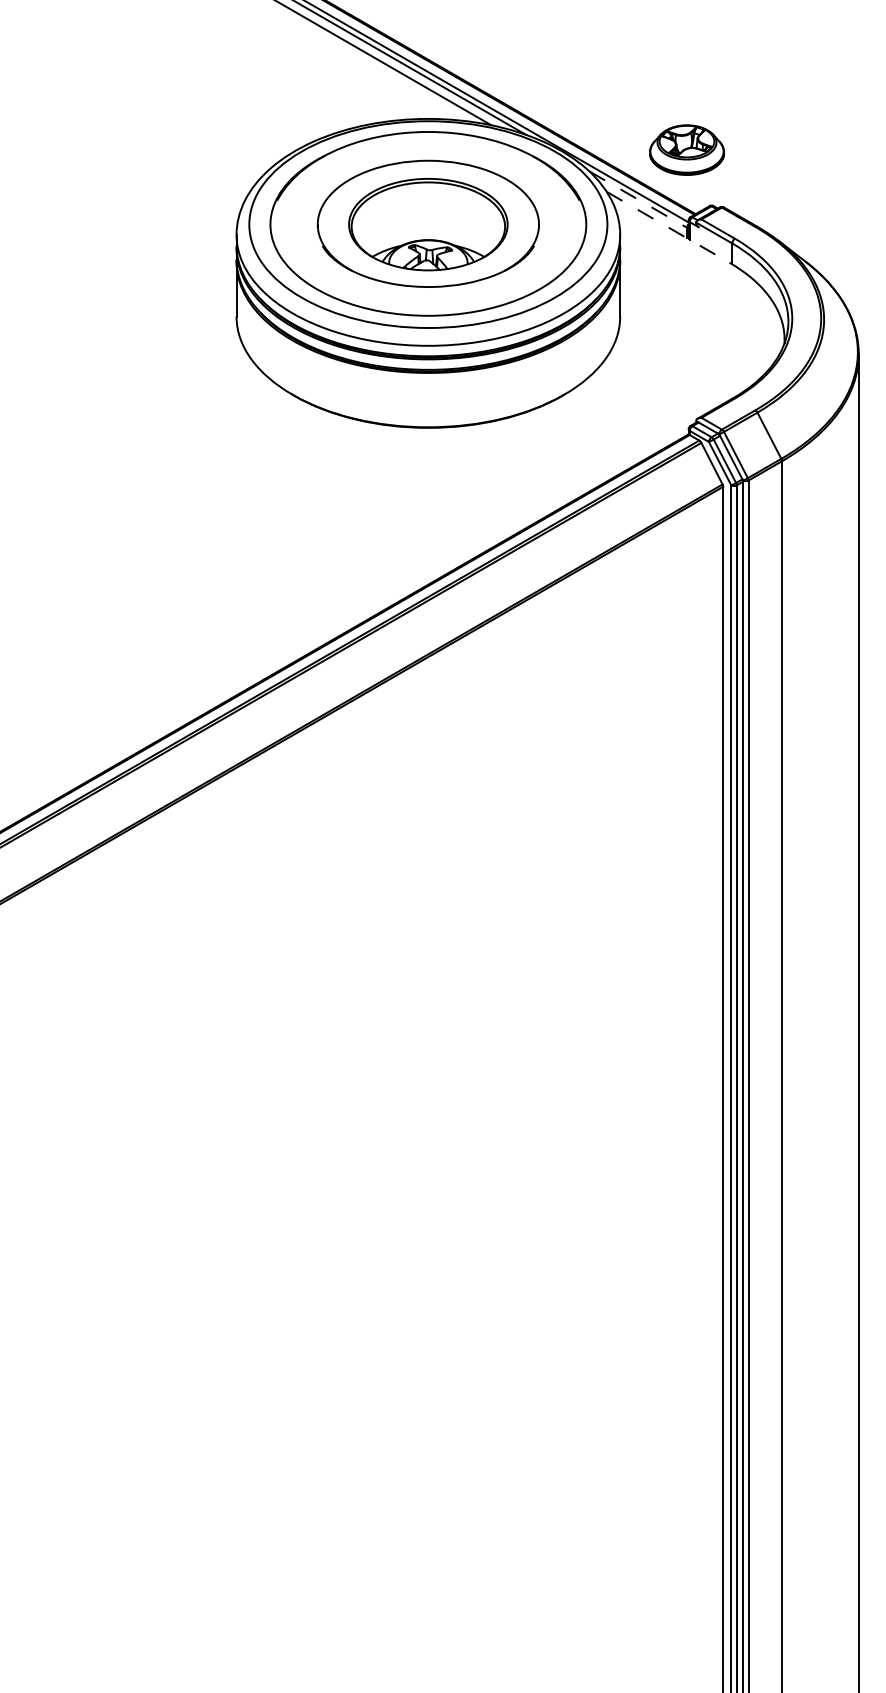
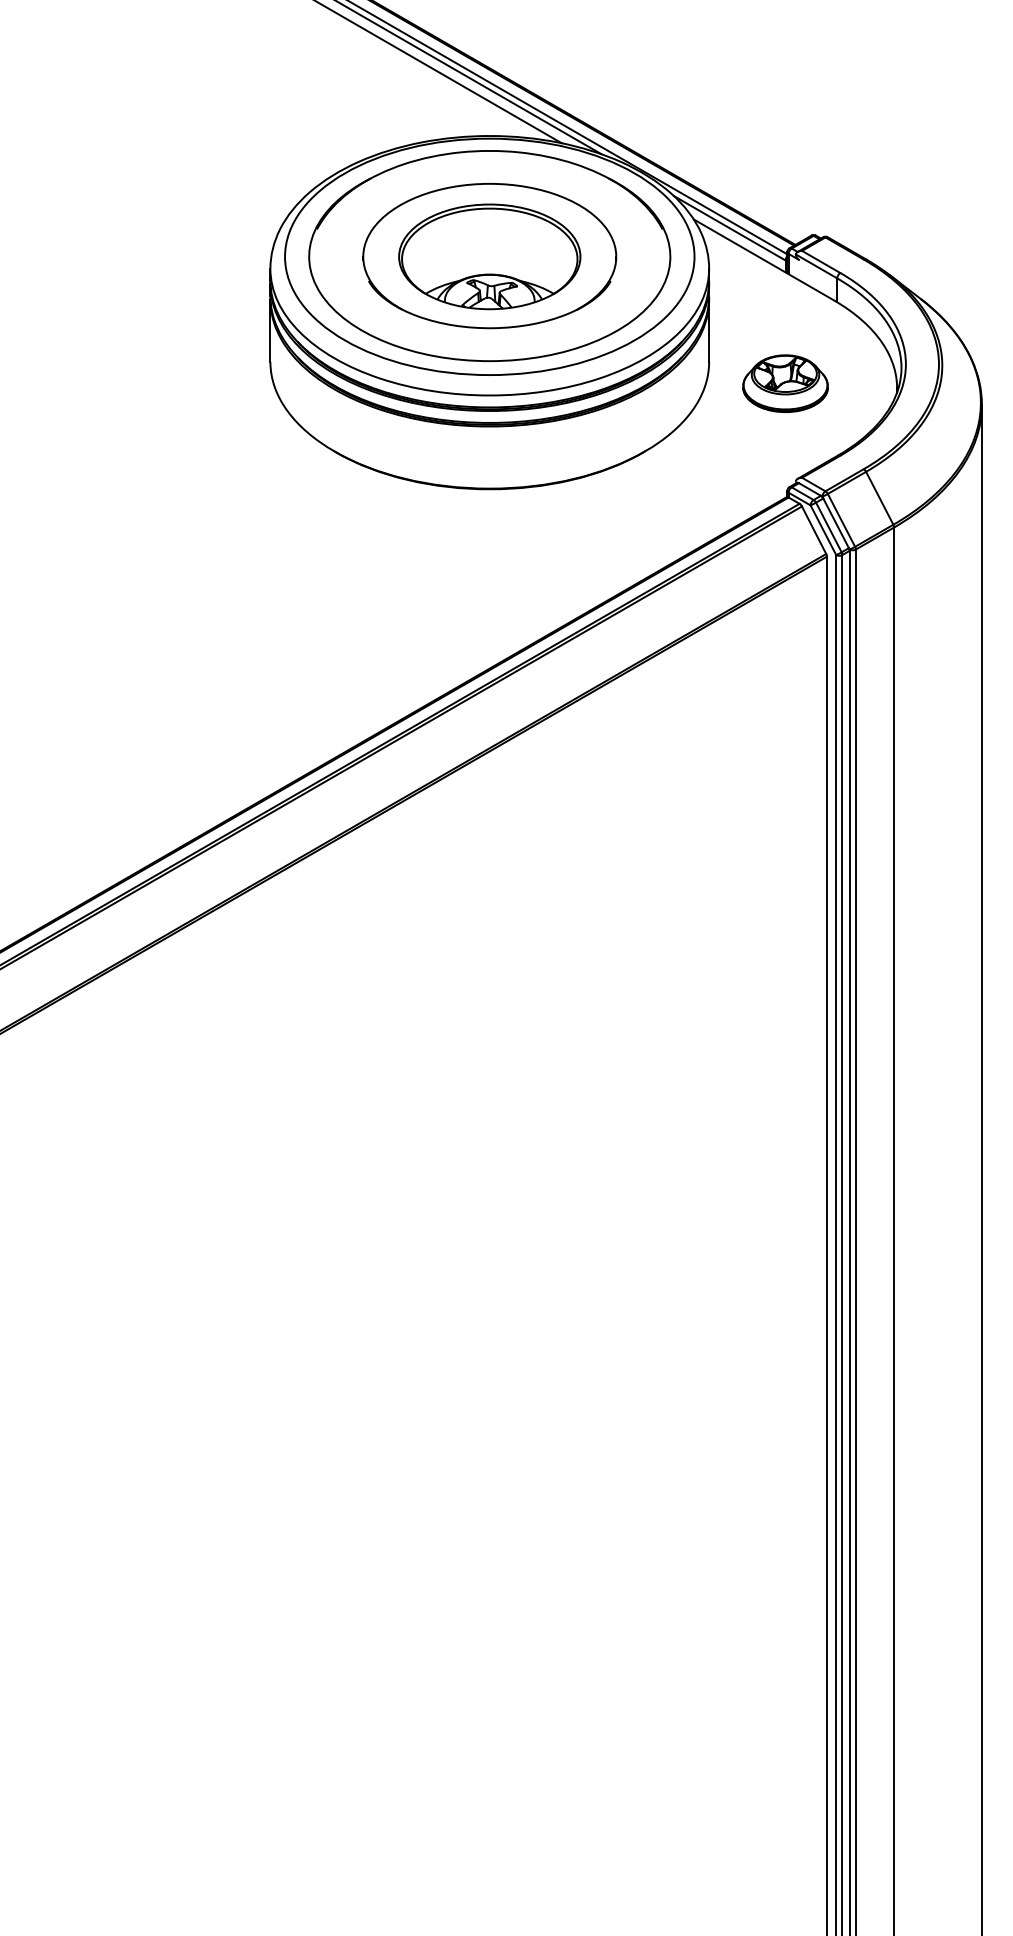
part: (686, 149) -> (785, 383), moved
line: (638, 199) -> (730, 228), dashed -> solid
line: (668, 227) -> (764, 260), dashed -> solid

